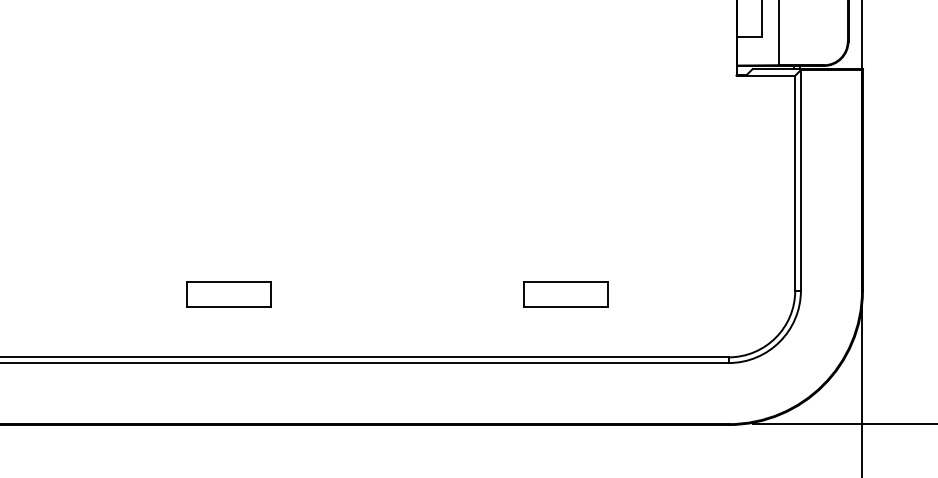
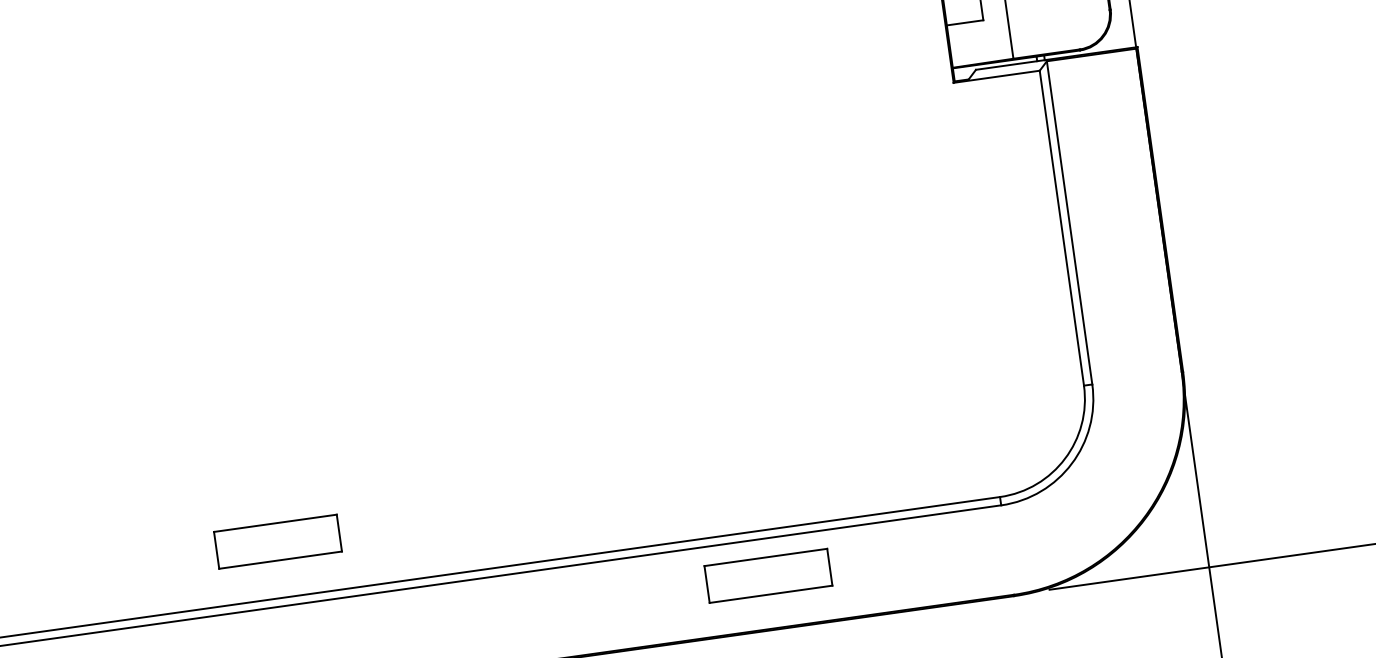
part: (228, 294) -> (277, 542), moved
part: (565, 294) -> (767, 576), moved

